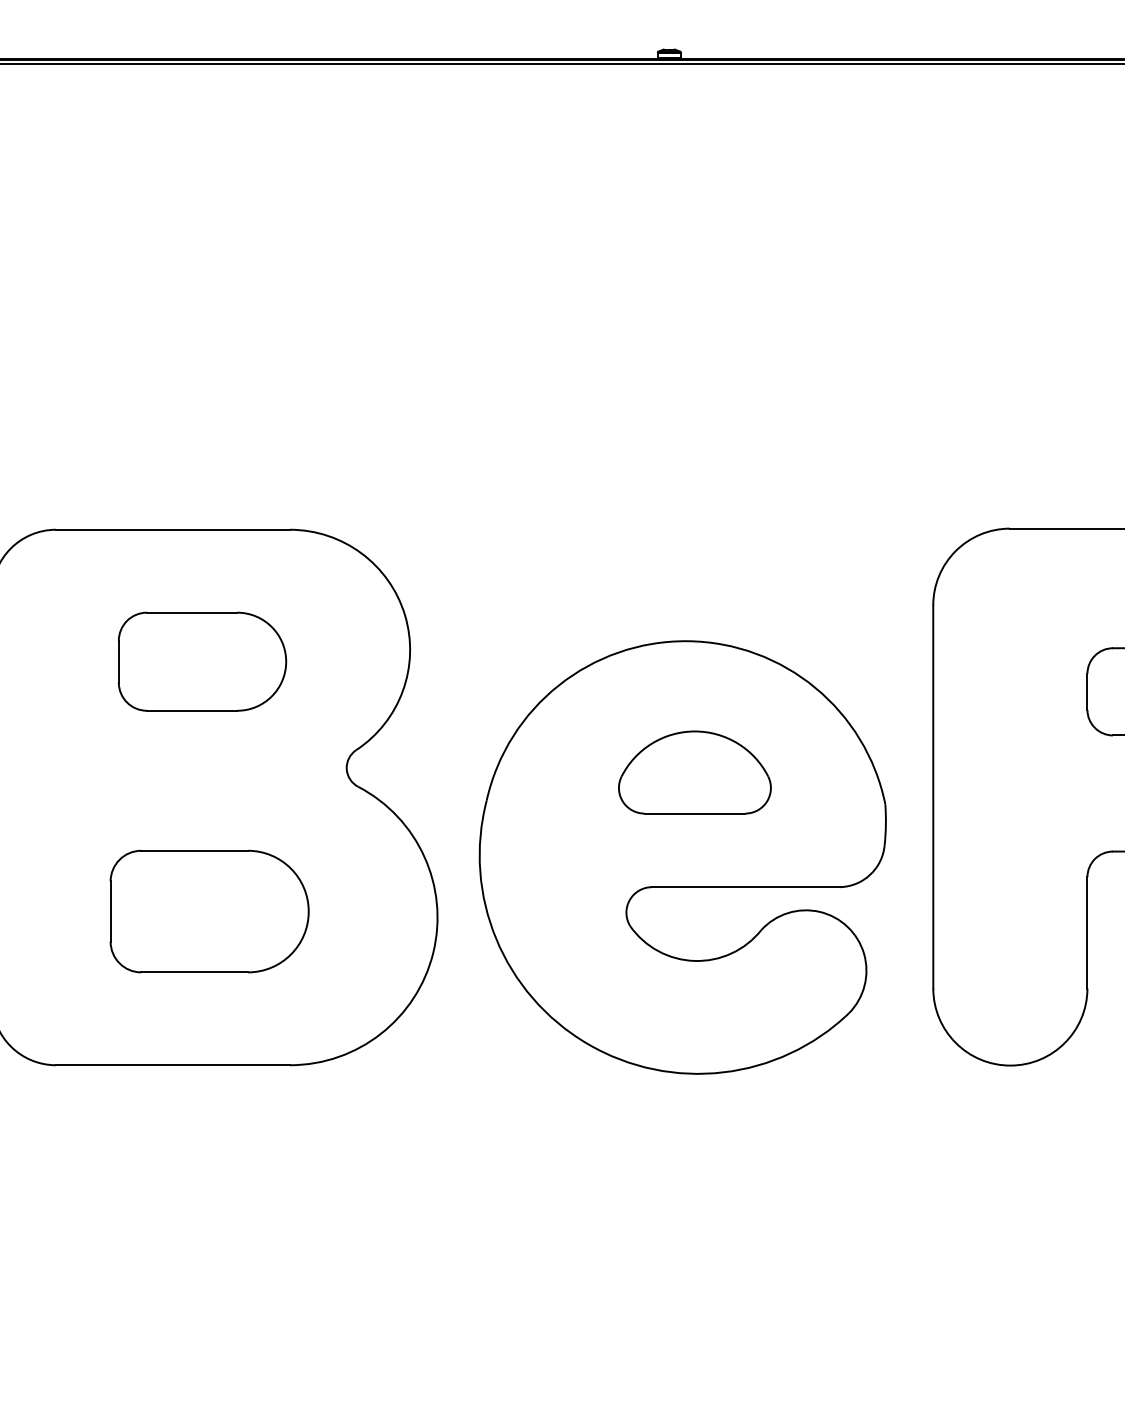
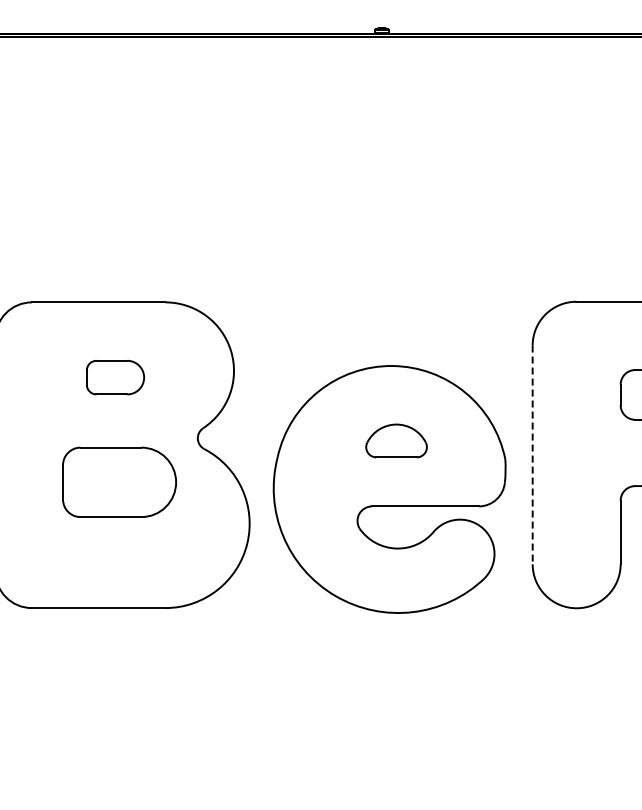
part: (202, 661) -> (115, 377), size x0.6
part: (694, 771) -> (396, 440), size x0.7
line: (932, 797) -> (532, 455), solid -> dashed
part: (209, 910) -> (119, 481), moved

